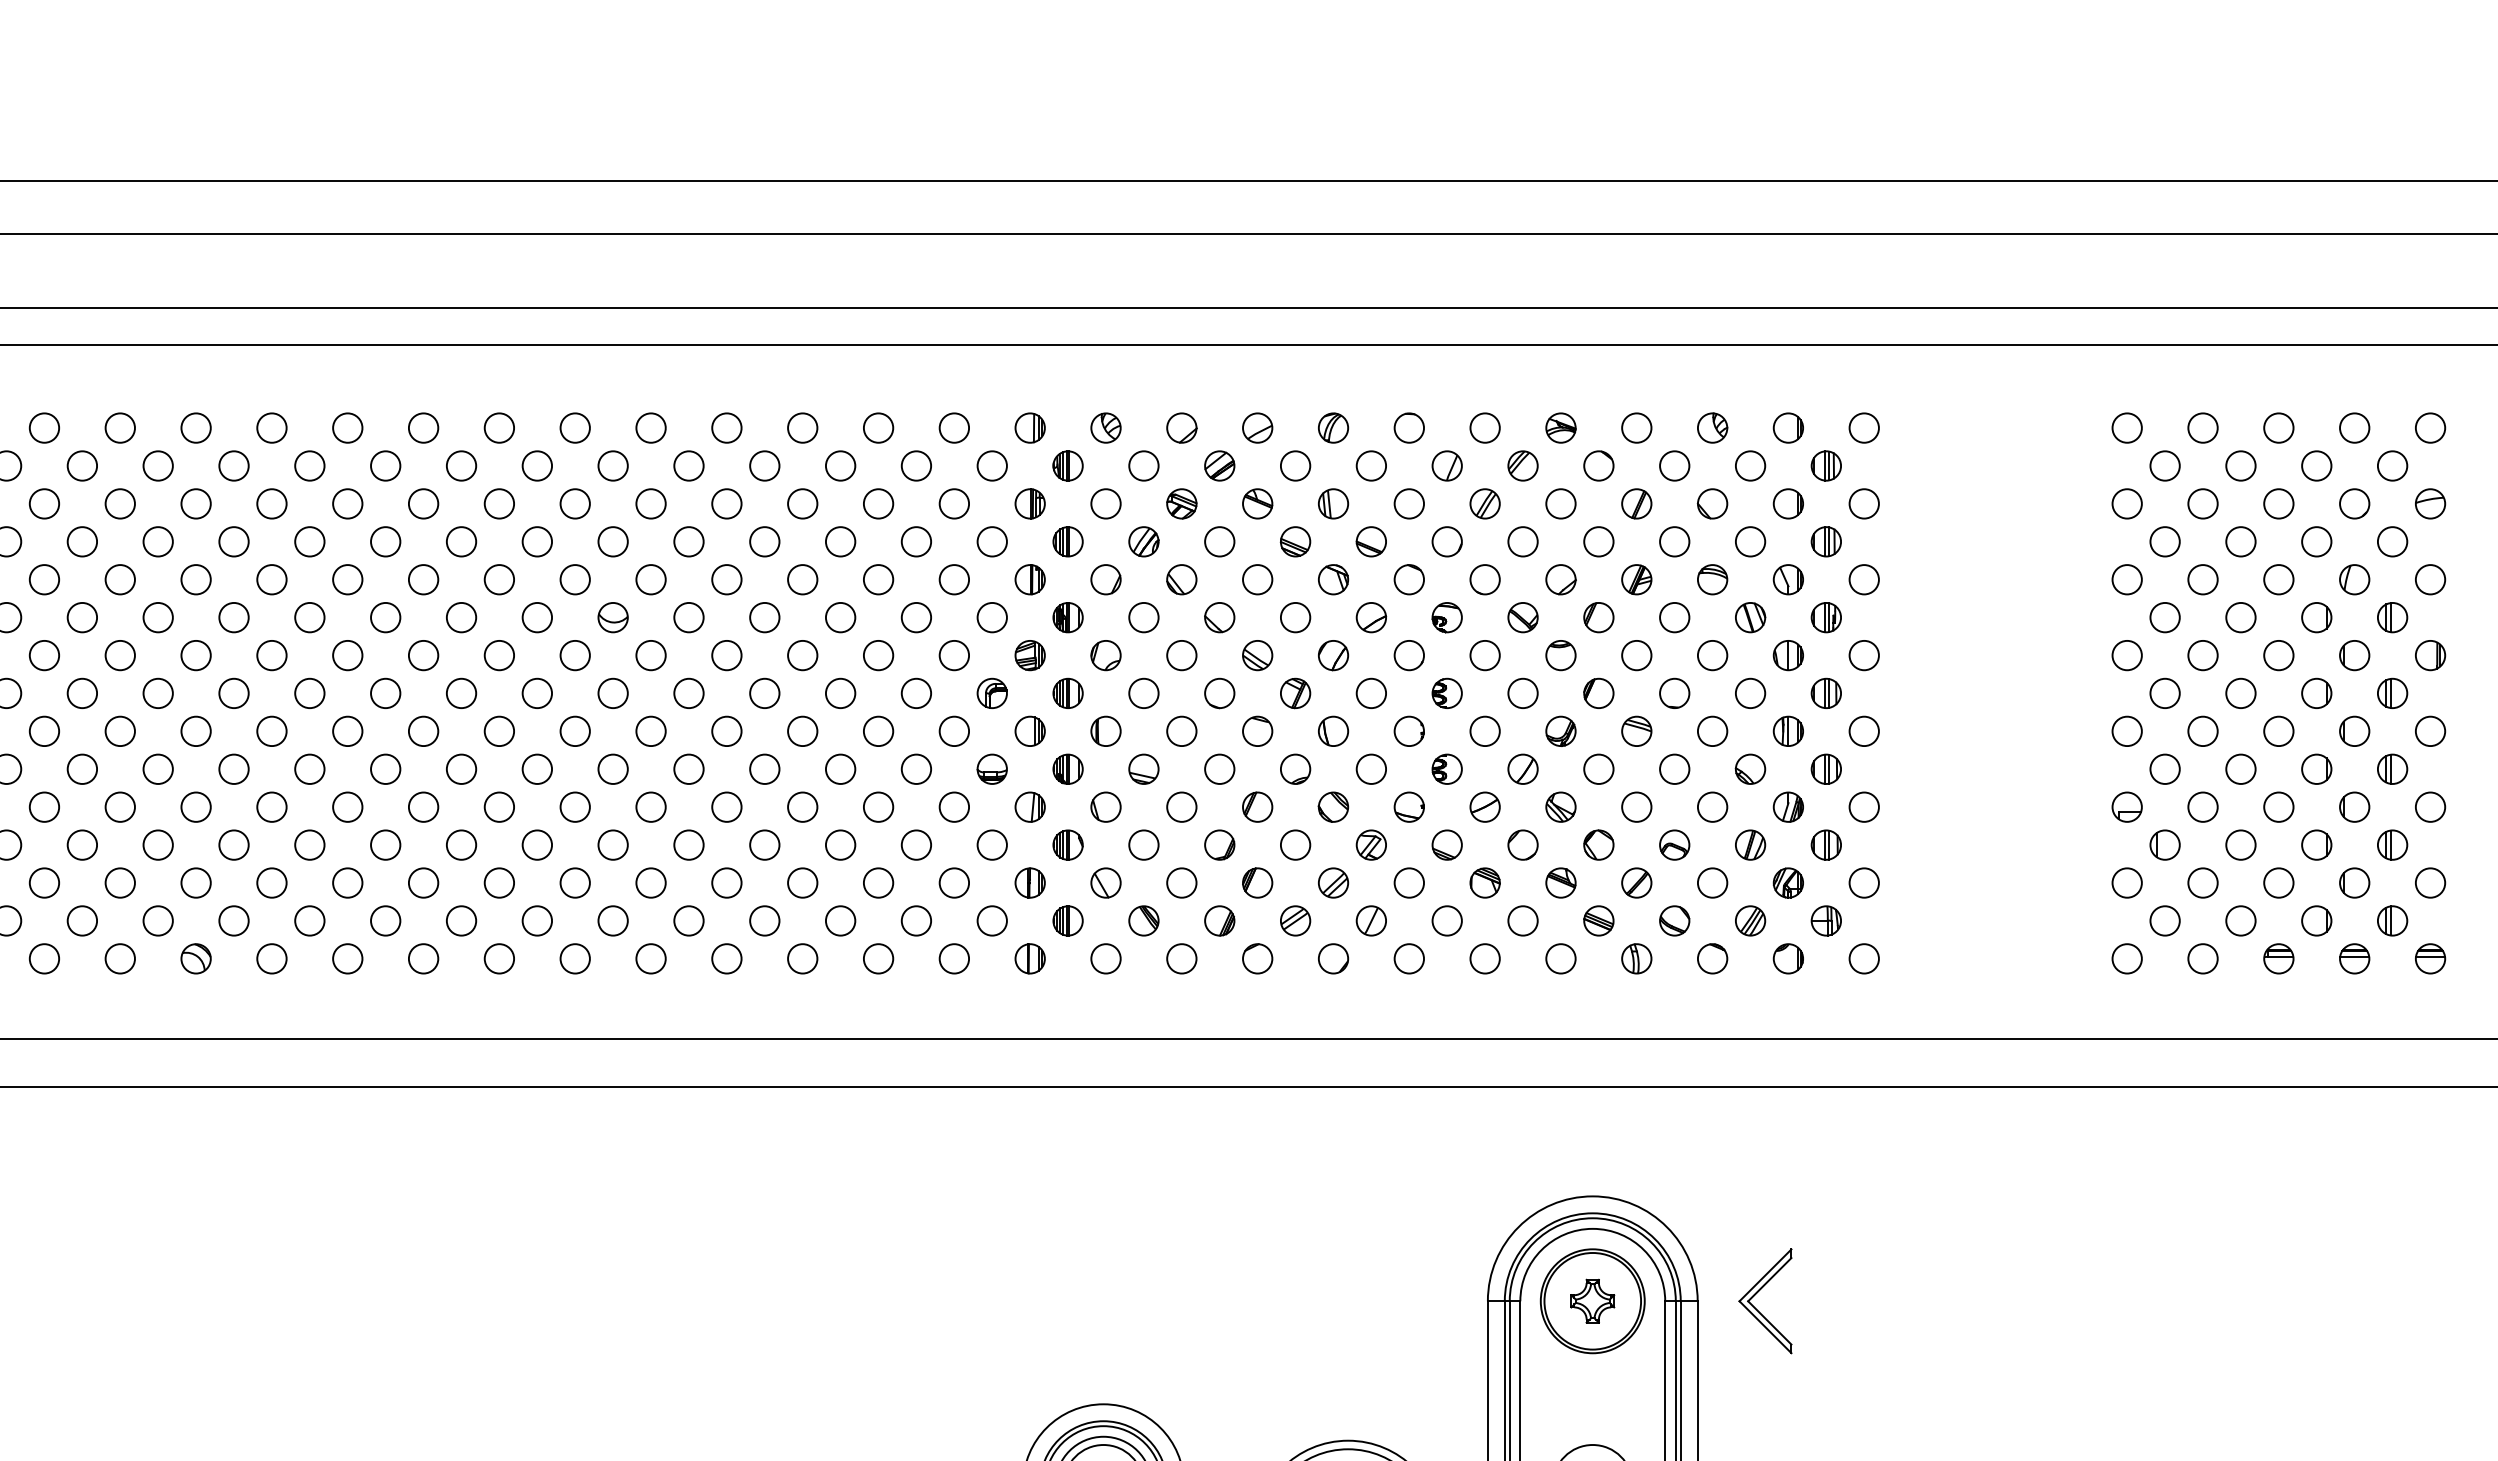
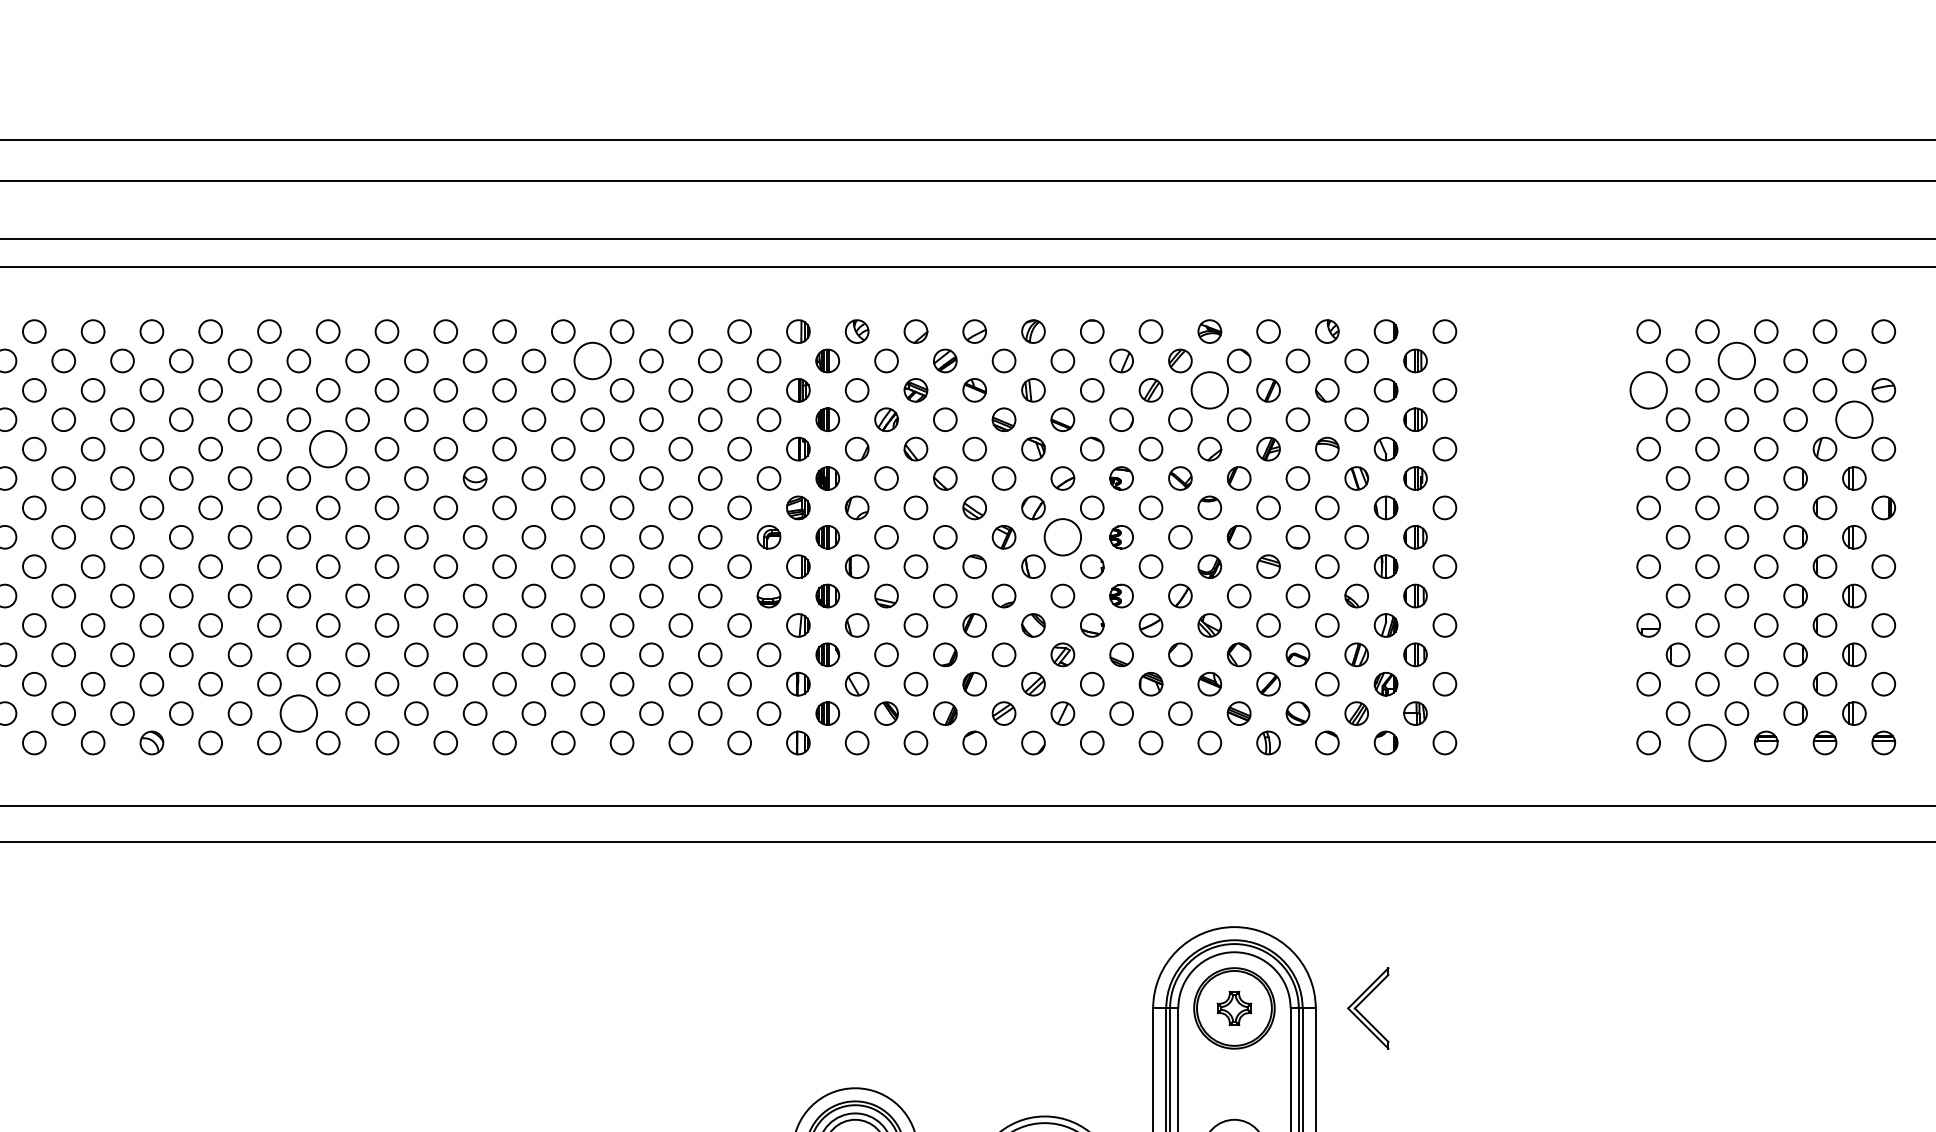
circle: (764, 465) -> (592, 360), size x1.6
circle: (2240, 465) -> (1736, 360), size x1.6
circle: (1560, 503) -> (1209, 390), size x1.6
circle: (2126, 503) -> (1648, 390), size x1.6
circle: (2392, 541) -> (1854, 419), size x1.6
circle: (423, 579) -> (328, 448), size x1.6
circle: (1371, 693) -> (1062, 537), size x1.6
circle: (385, 920) -> (298, 713), size x1.6
circle: (2202, 958) -> (1707, 742), size x1.6

